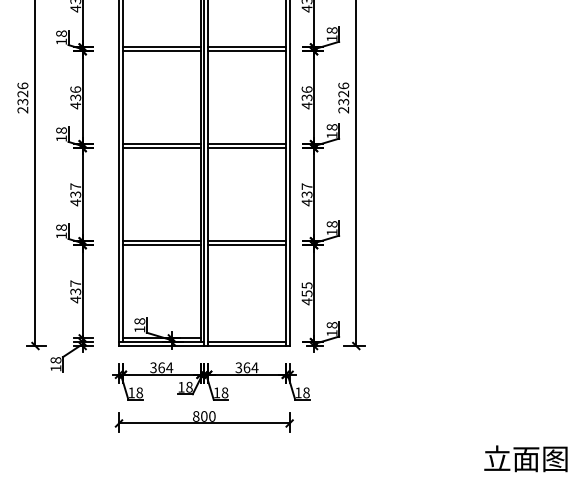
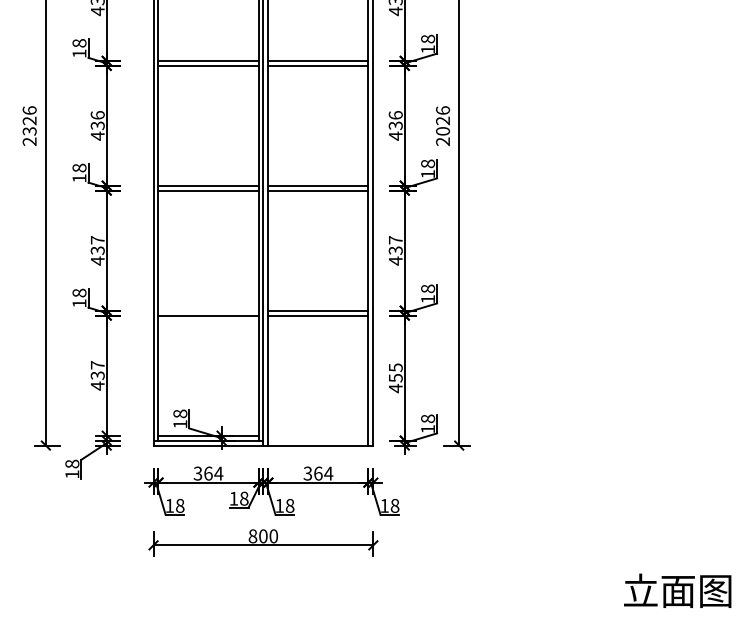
text: (343, 102) -> (442, 131), 2326 -> 2026
line: (161, 241) -> (208, 310), removed
line: (247, 342) -> (318, 440), removed

